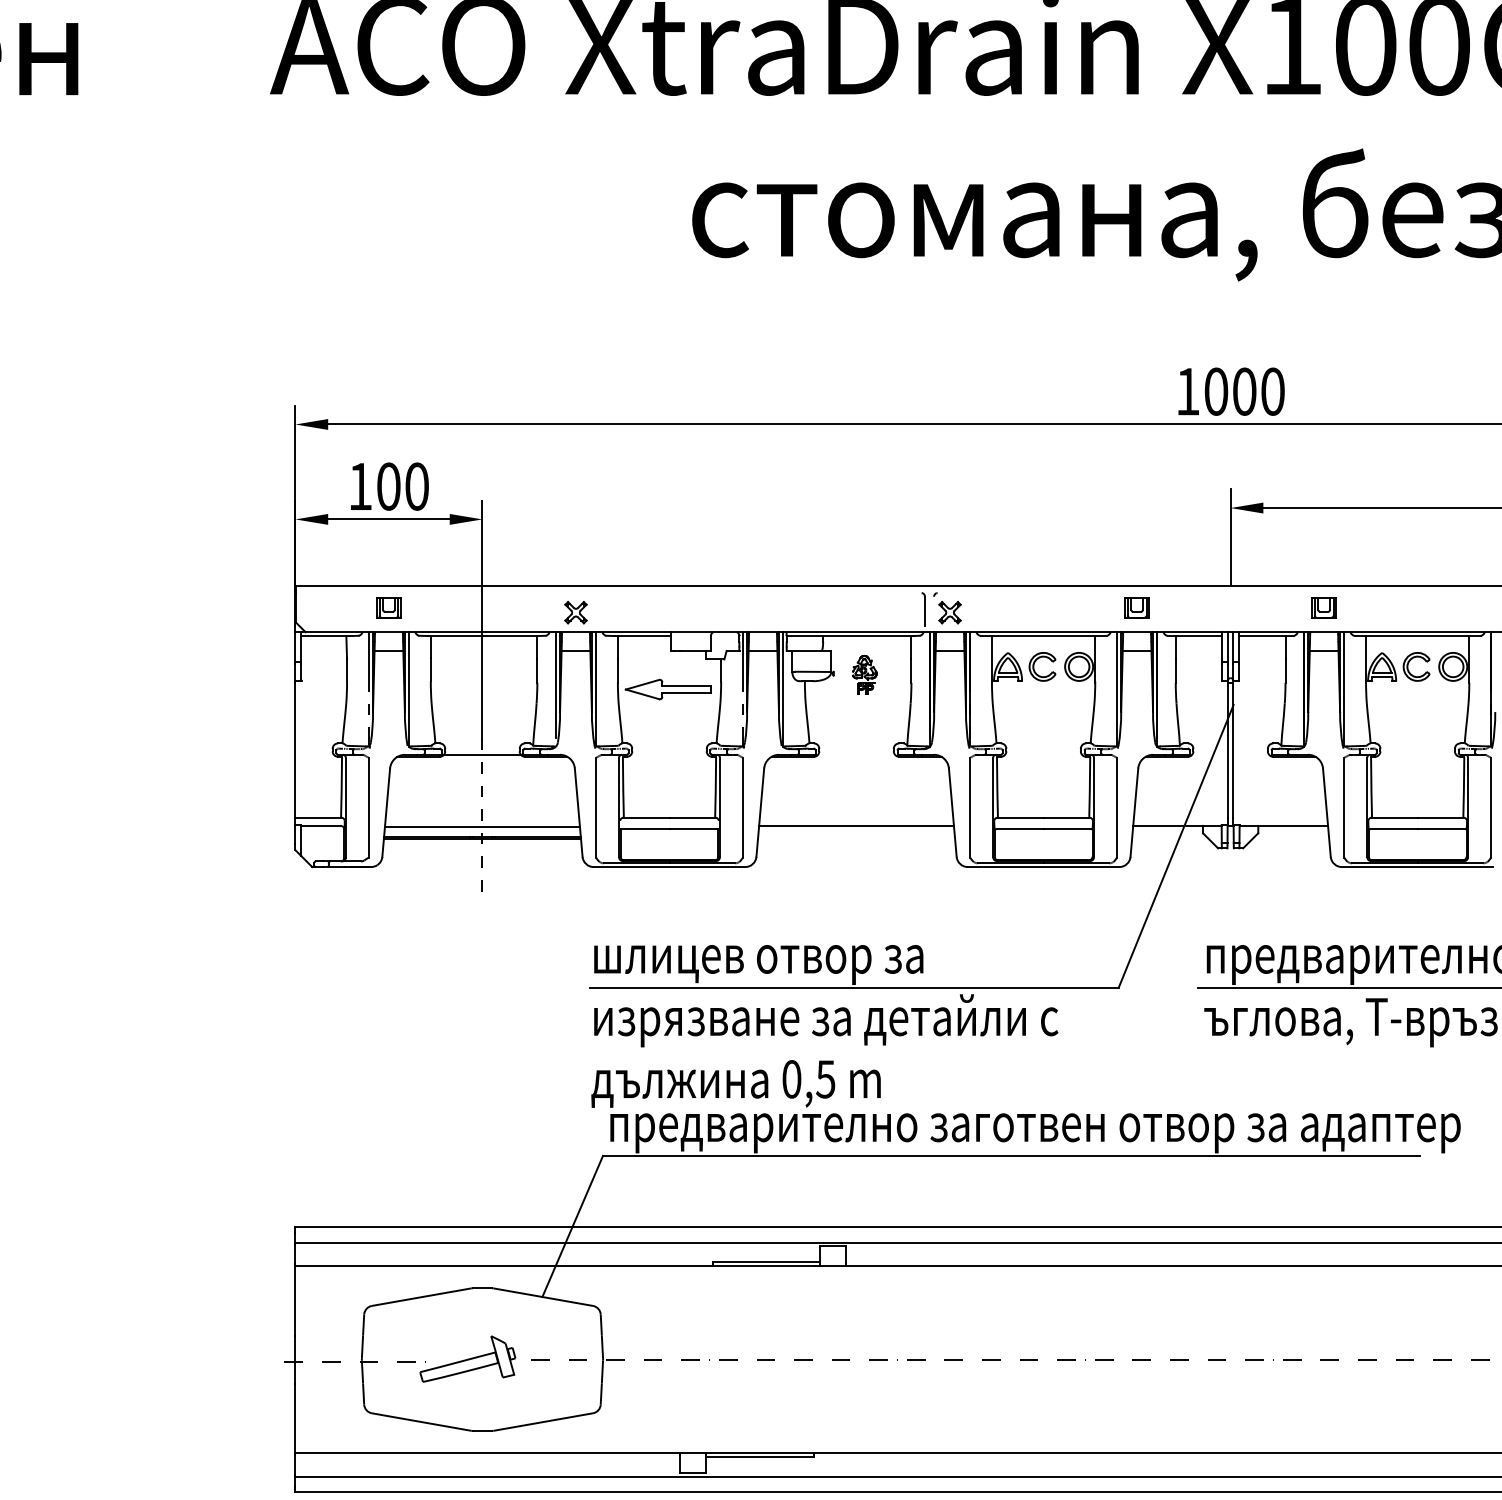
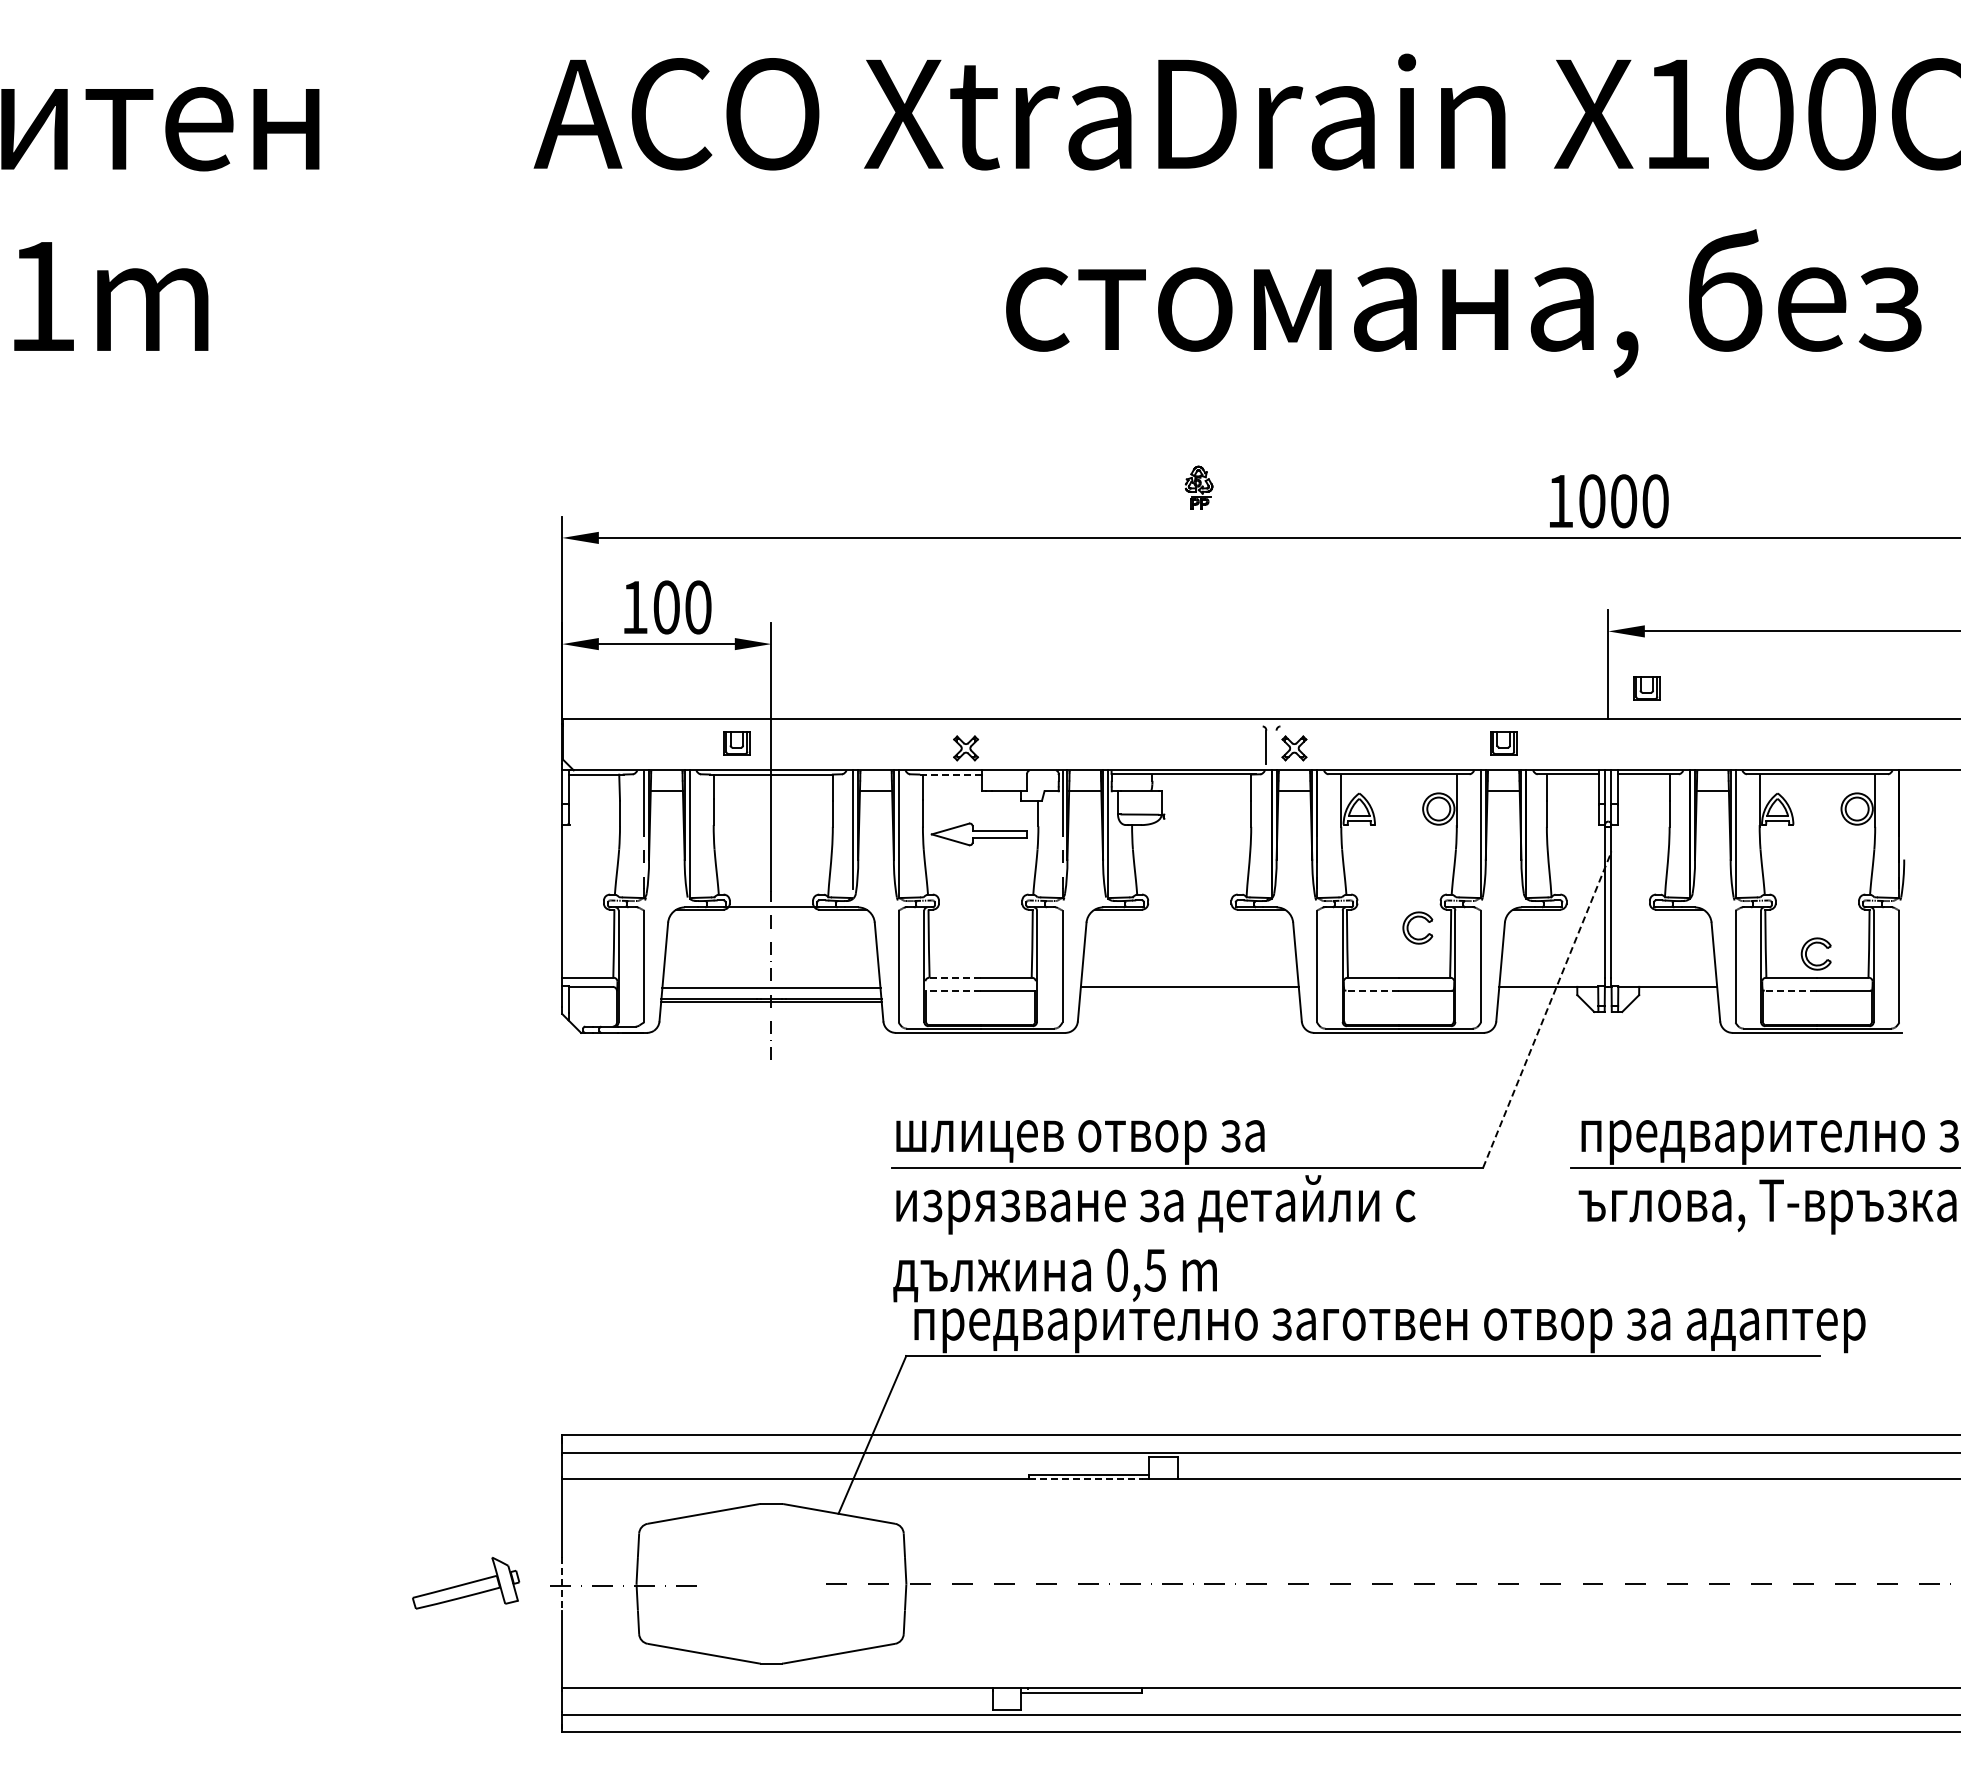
part: (388, 608) -> (736, 743), moved
part: (1323, 608) -> (1646, 688), moved
part: (576, 612) -> (966, 748), moved
line: (642, 636) -> (950, 774), solid -> dashed
part: (1035, 663) -> (1409, 924), moved
part: (1408, 664) -> (1807, 951), moved
part: (864, 674) -> (1198, 487), moved
line: (647, 817) -> (955, 977), solid -> dashed
line: (644, 829) -> (952, 990), solid -> dashed
line: (1019, 829) -> (1372, 990), solid -> dashed
line: (1393, 829) -> (1790, 990), solid -> dashed
line: (1176, 846) -> (1547, 1009), solid -> dashed
line: (764, 1266) -> (1086, 1479), solid -> dashed
line: (295, 1359) -> (562, 1583), solid -> dashed
part: (468, 1359) -> (466, 1583), moved

